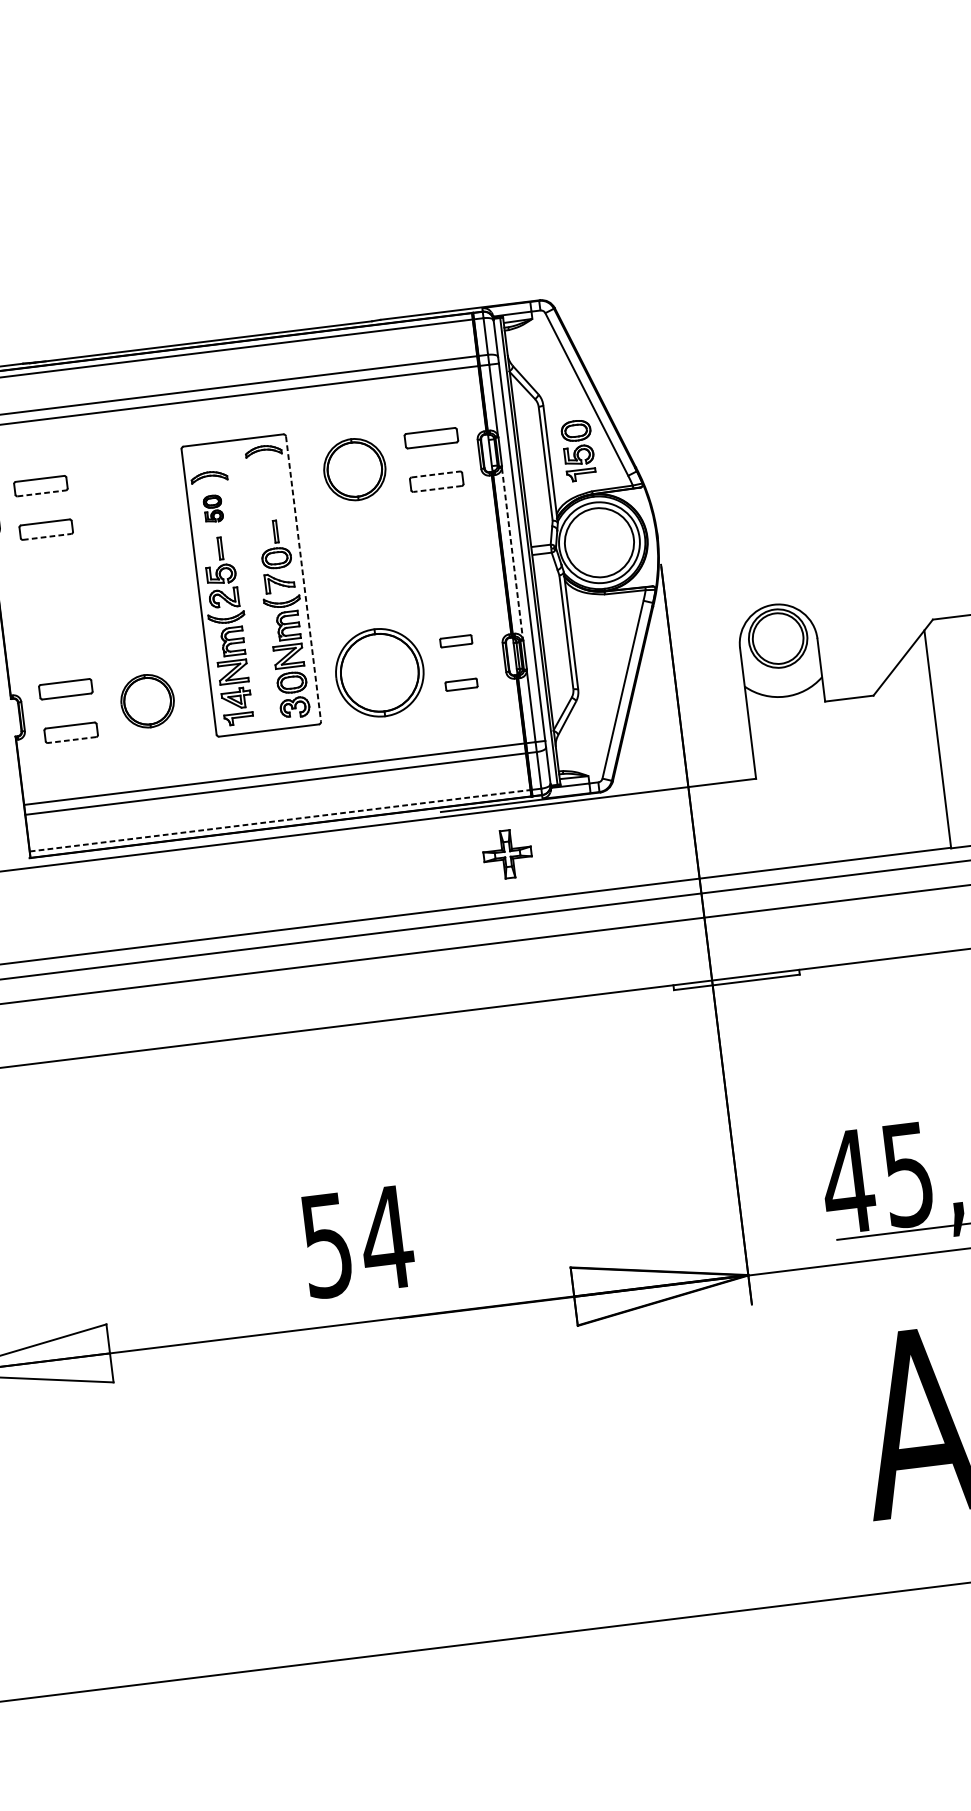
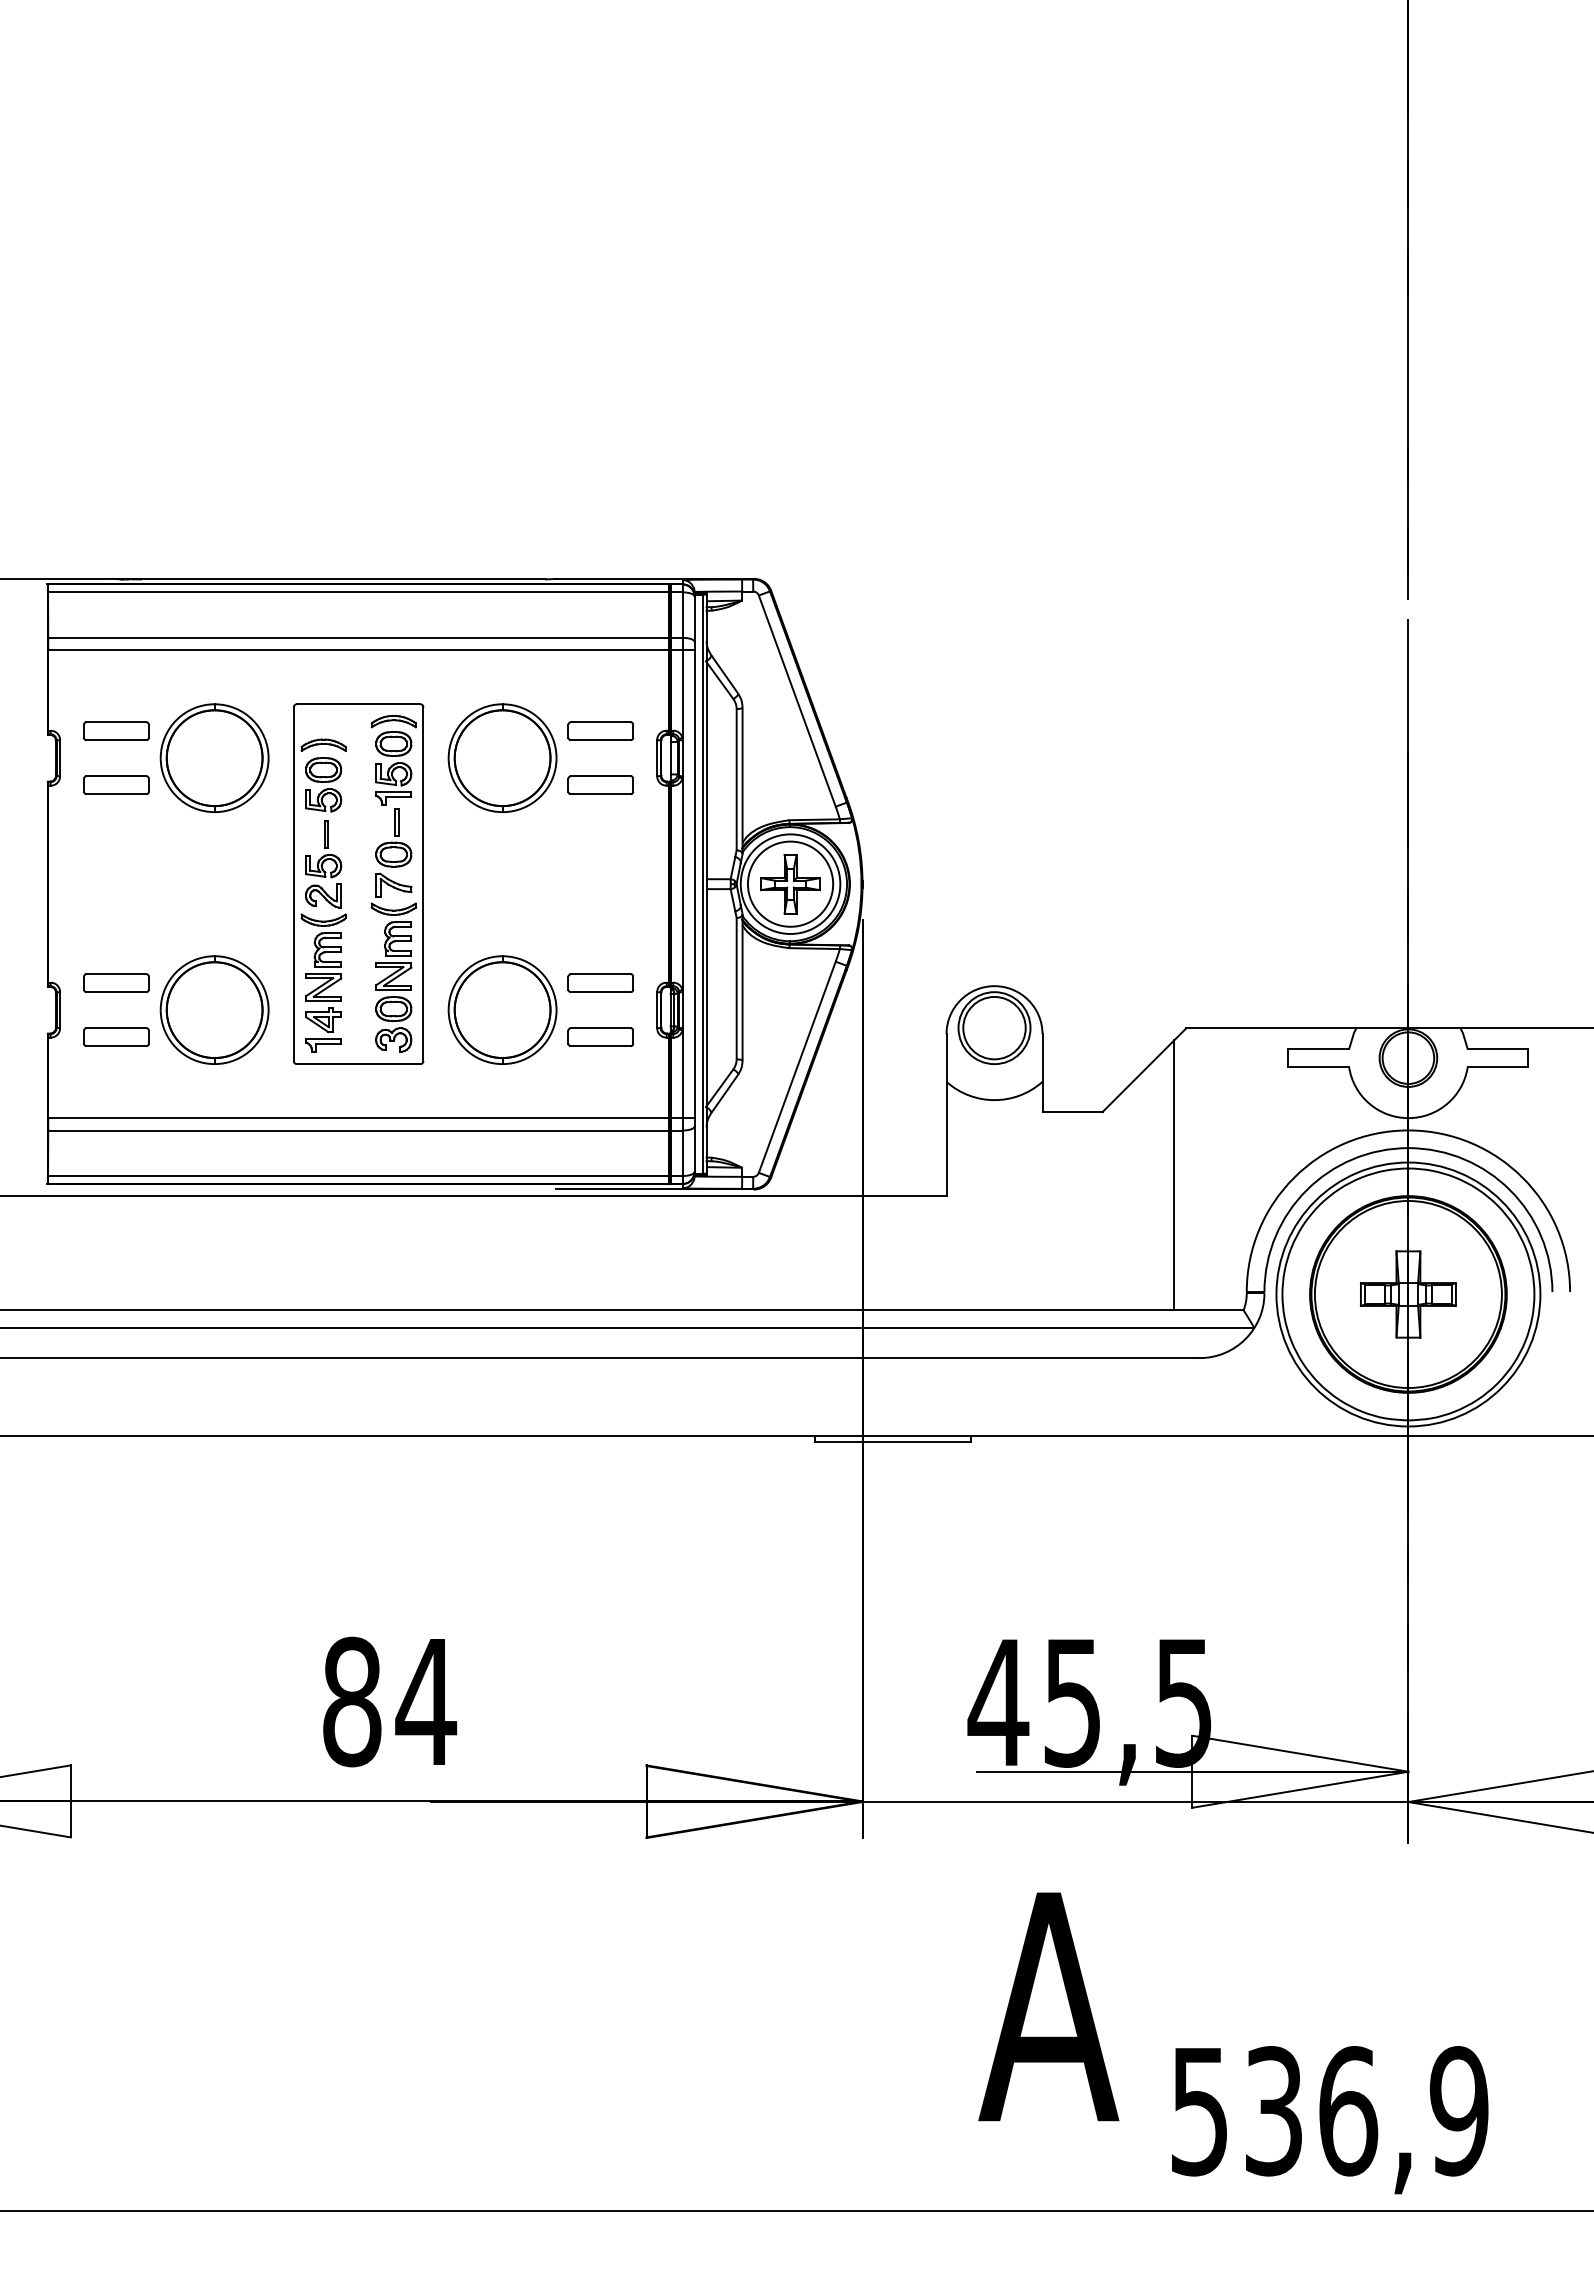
part: (578, 450) -> (393, 768), moved
part: (354, 469) -> (502, 757), size x1.43
line: (435, 474) -> (600, 776), dashed -> solid
line: (437, 489) -> (600, 794), dashed -> solid
line: (41, 493) -> (116, 740), dashed -> solid
part: (122, 497) -> (214, 757), added
part: (213, 508) -> (323, 784), size x1.67
line: (47, 537) -> (116, 794), dashed -> solid
line: (512, 553) -> (682, 884), dashed -> solid
line: (303, 579) -> (423, 884), dashed -> solid
part: (456, 640) -> (600, 982), size x1.67
part: (461, 684) -> (600, 1036), size x1.67
part: (147, 700) -> (214, 1009), size x1.67
line: (72, 740) -> (116, 1046), dashed -> solid
line: (280, 821) -> (358, 1176), dashed -> solid
part: (507, 853) -> (790, 883), moved
text: (327, 1244) -> (352, 1701), 54 -> 84

